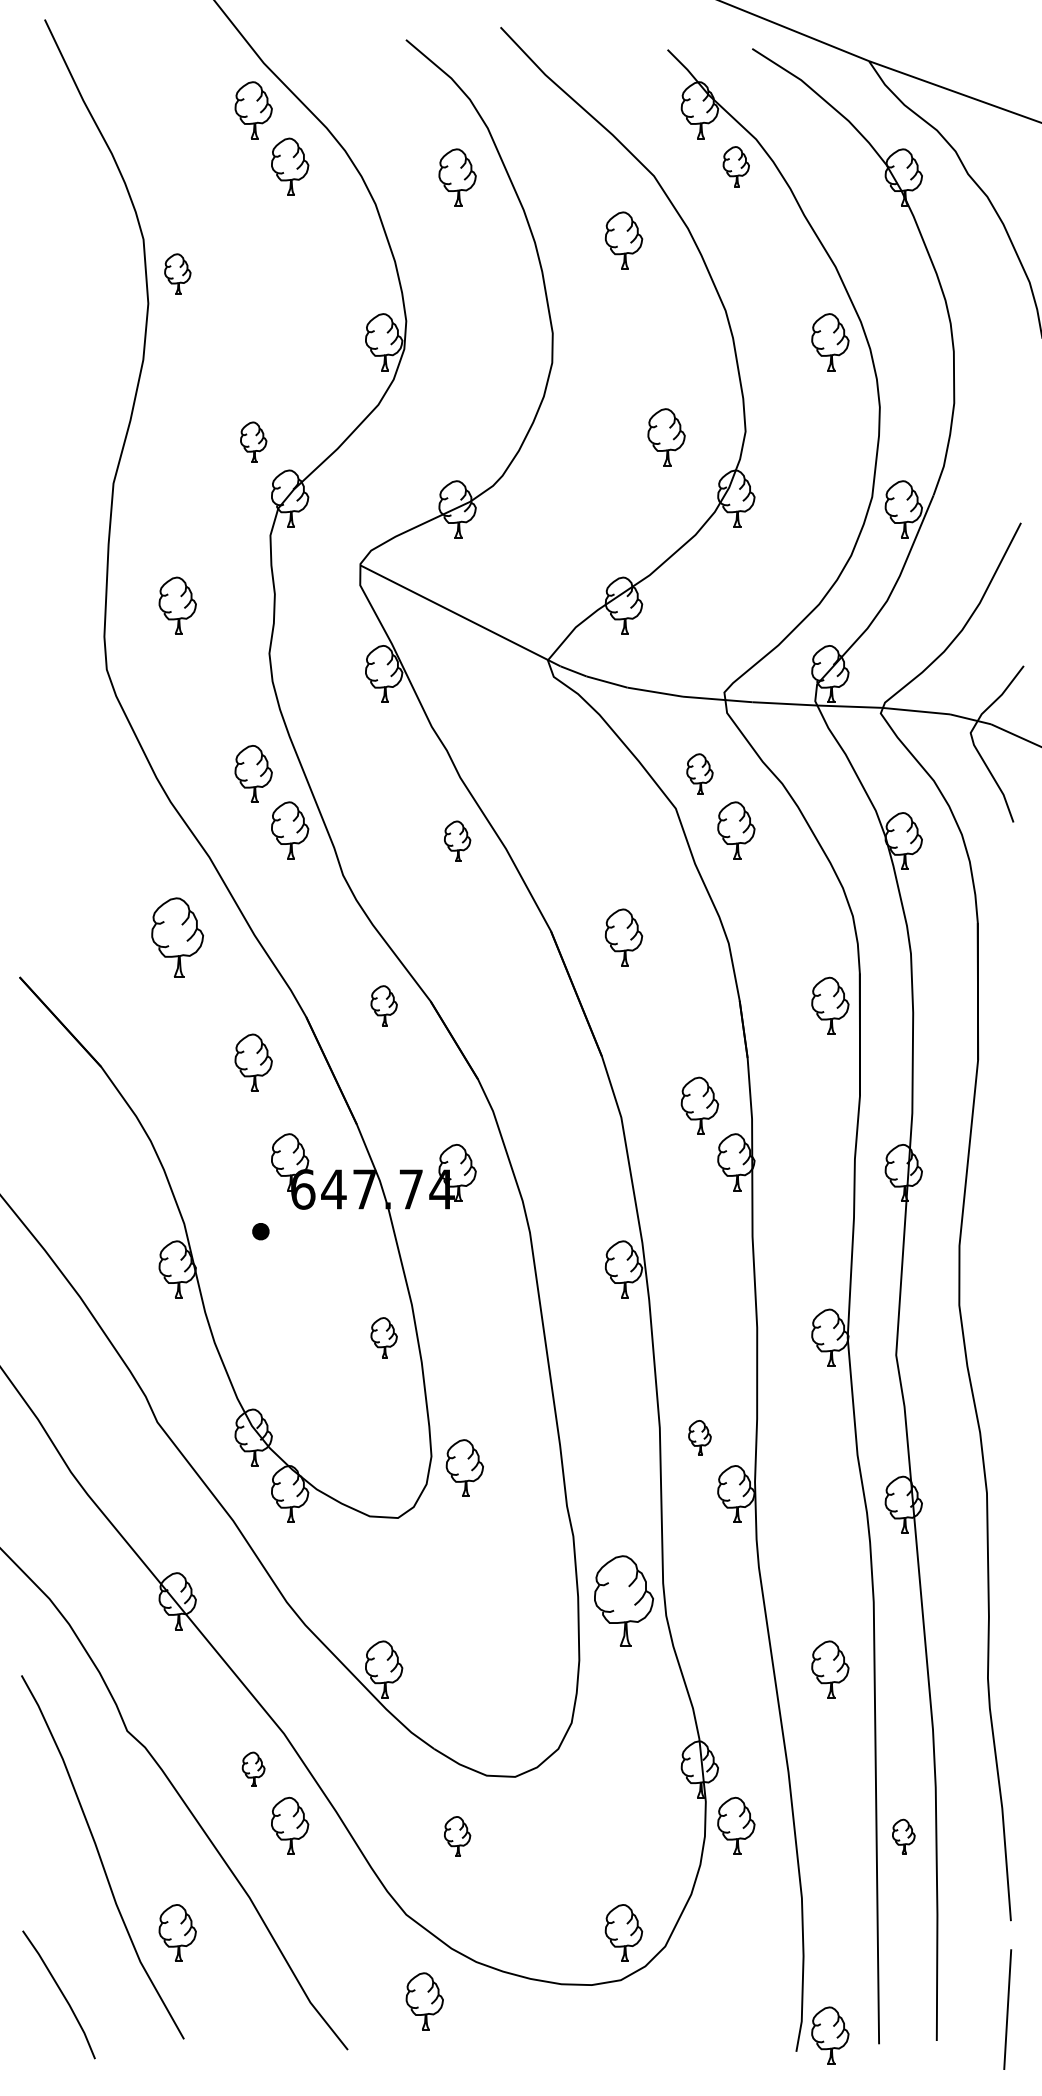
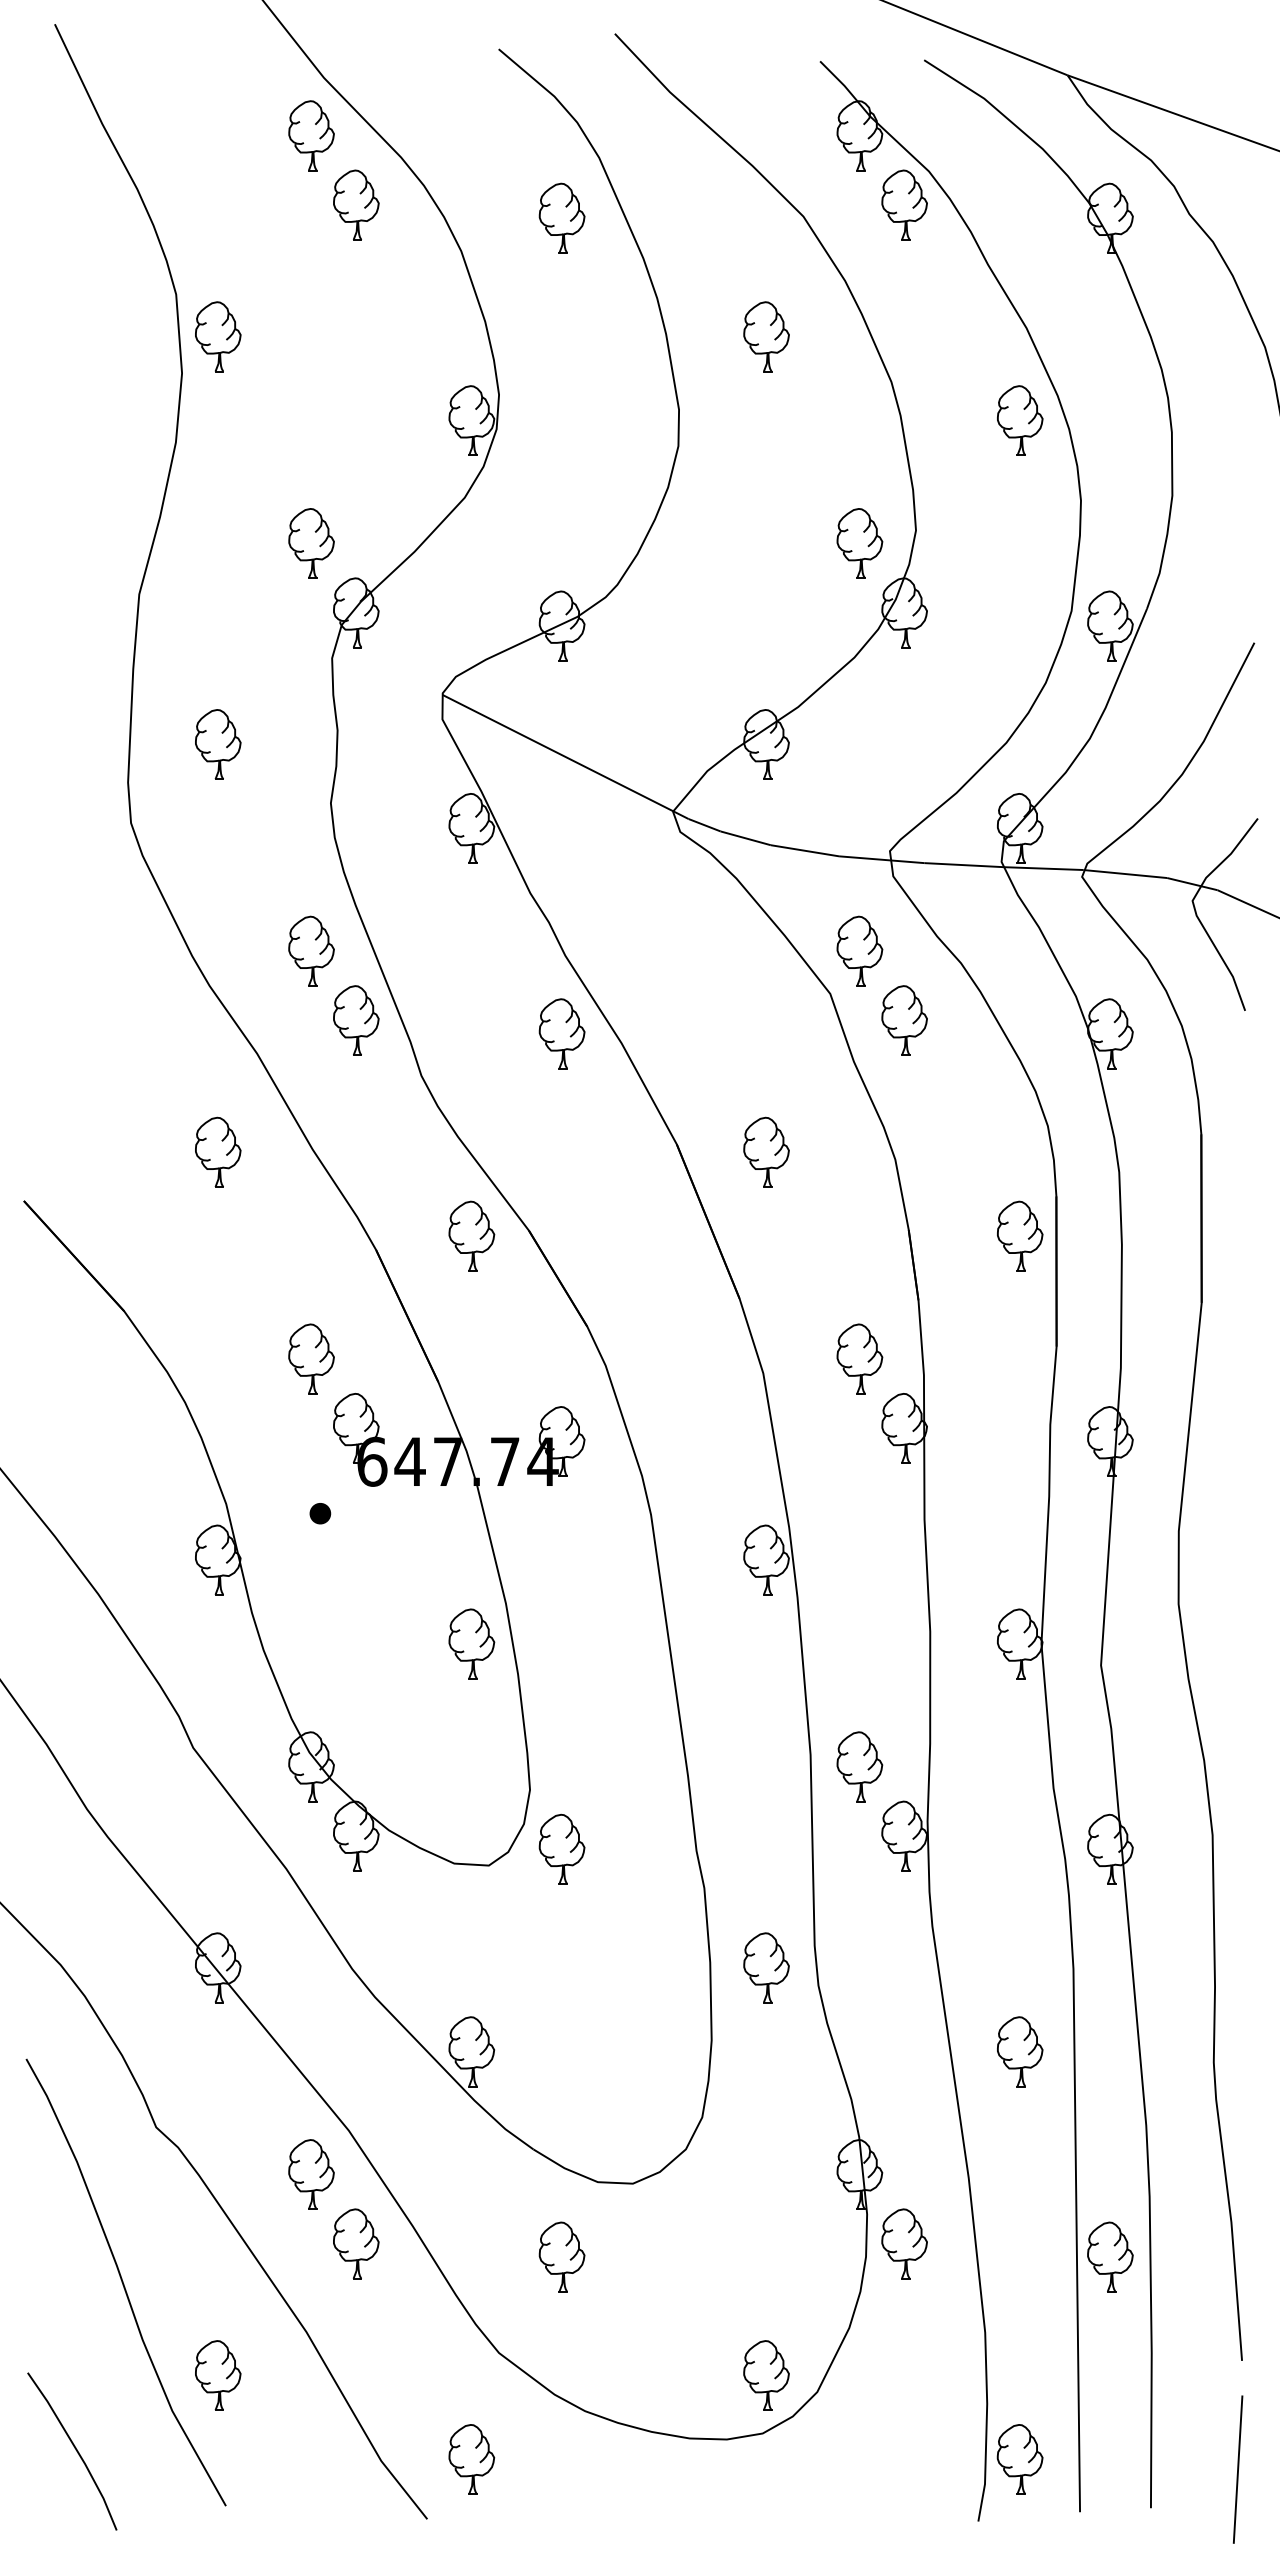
part: (736, 166) -> (904, 204), size x1.43
part: (623, 240) -> (766, 336), moved
part: (177, 273) -> (218, 336), size x1.43
part: (666, 437) -> (859, 543), moved
part: (253, 442) -> (311, 543), size x1.43
part: (699, 773) -> (859, 950), size x1.43
part: (457, 840) -> (561, 1033), size x1.43
part: (177, 936) -> (218, 1151), size x0.71
part: (383, 1005) -> (471, 1235), size x1.43
part: (253, 1062) -> (311, 1358), moved
part: (383, 1337) -> (471, 1643), size x1.43
part: (699, 1437) -> (859, 1766), size x1.67
part: (464, 1467) -> (561, 1848), moved
part: (623, 1600) -> (766, 1967), size x0.62
part: (253, 1769) -> (311, 2174), size x1.67
part: (457, 1836) -> (561, 2256), size x1.43
part: (903, 1836) -> (1110, 2256), size x1.67
part: (424, 2001) -> (471, 2459), moved
part: (829, 2035) -> (1019, 2459), moved

